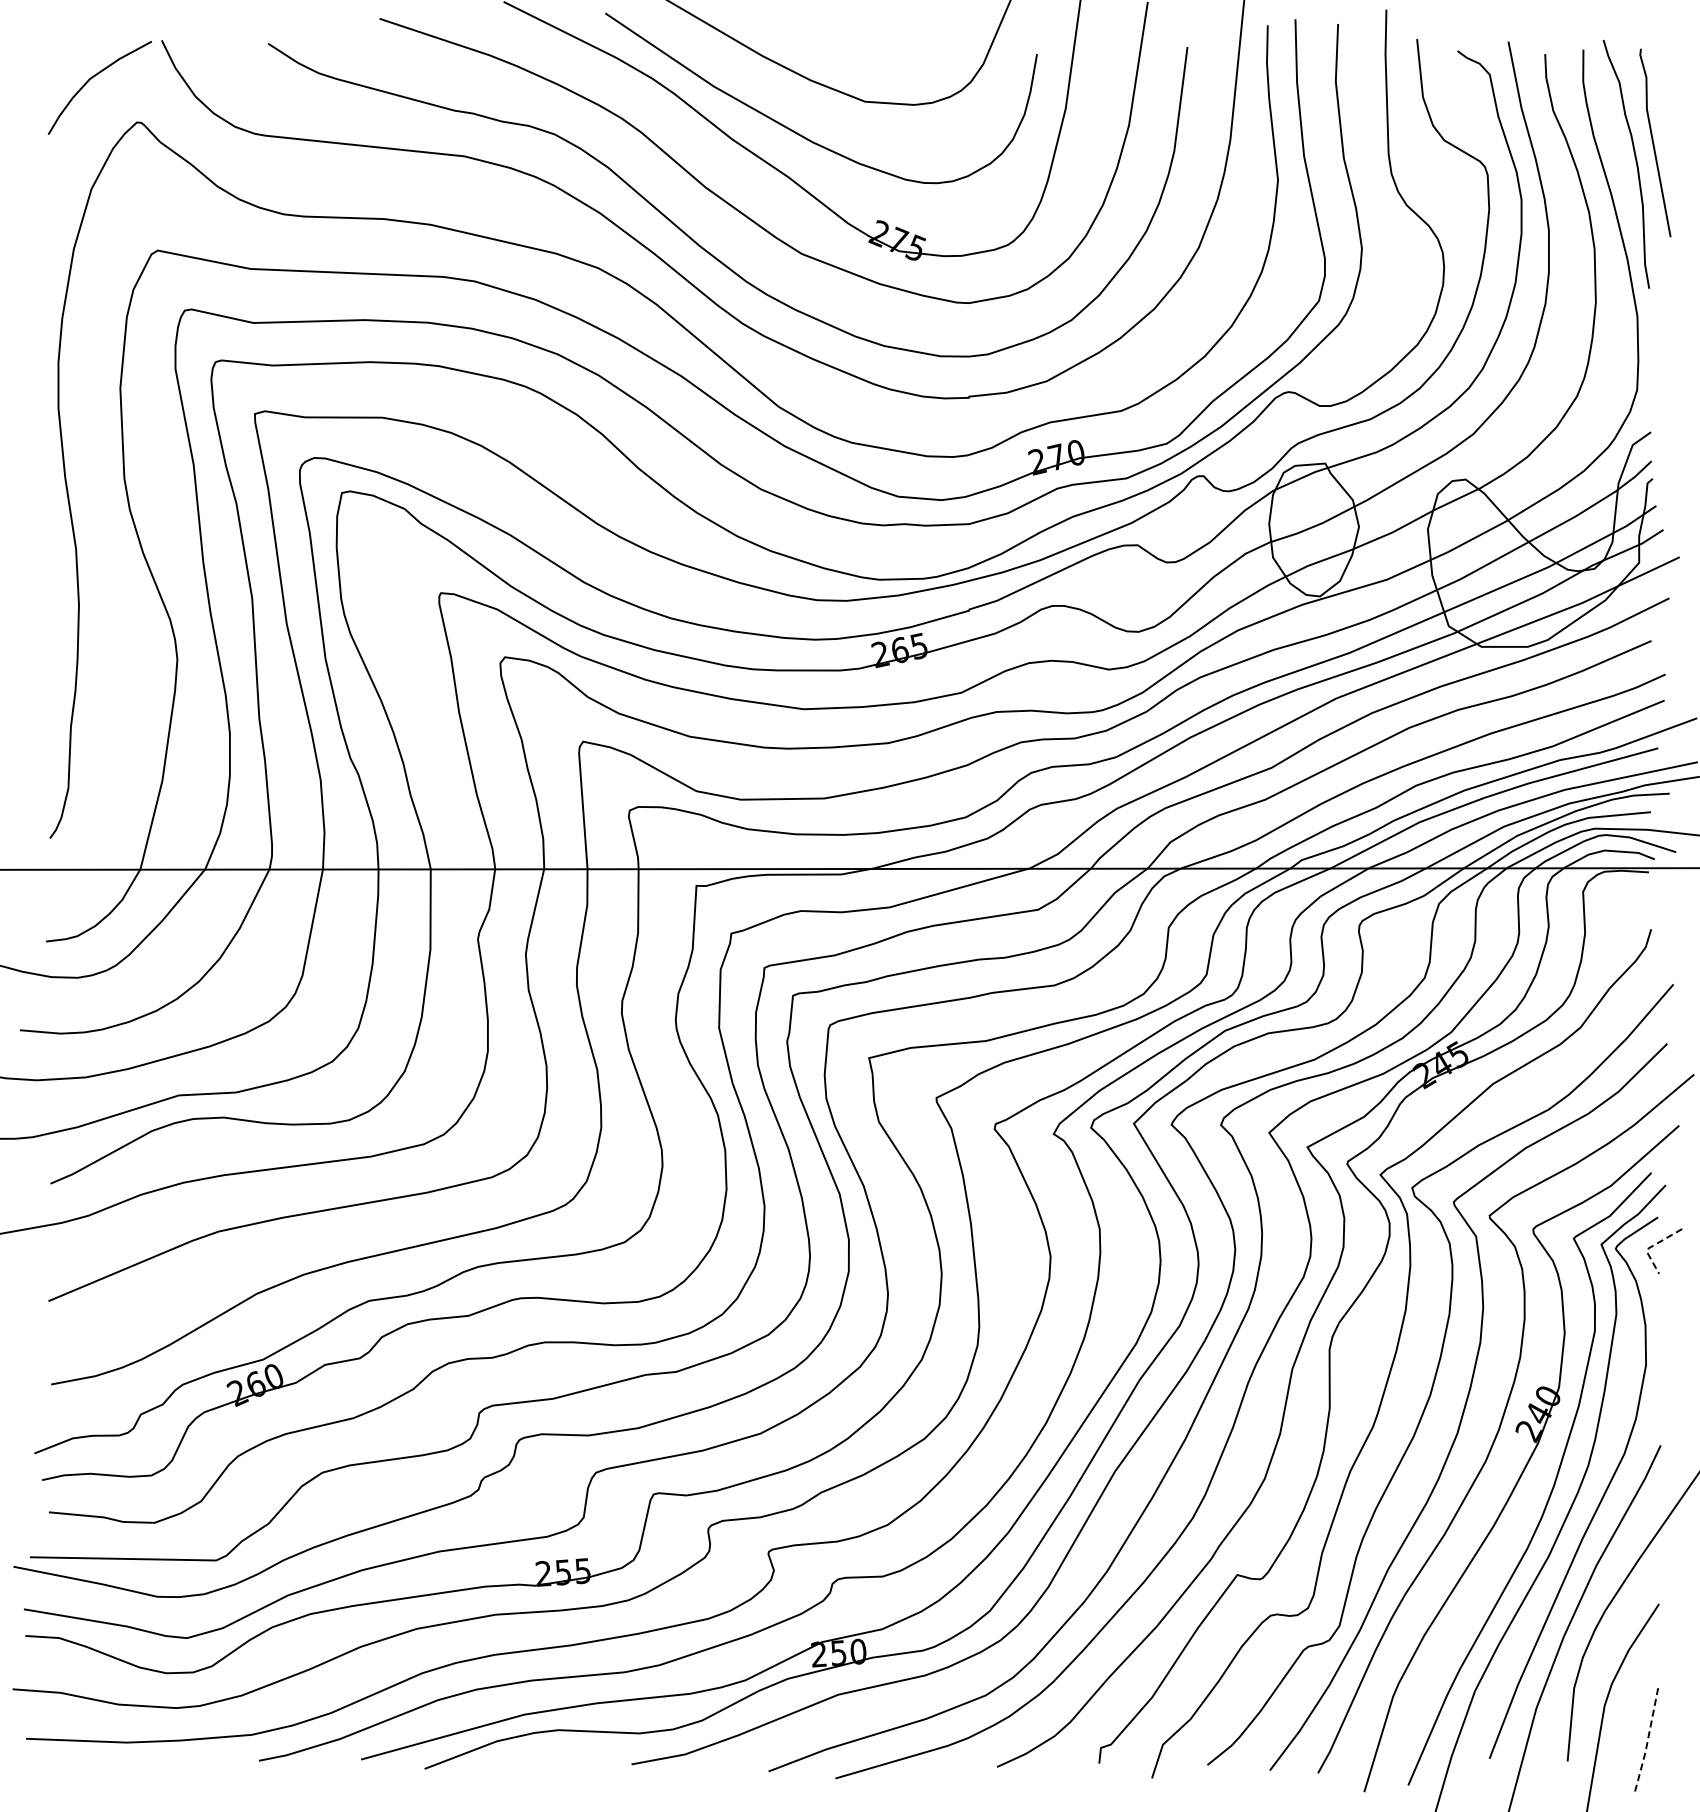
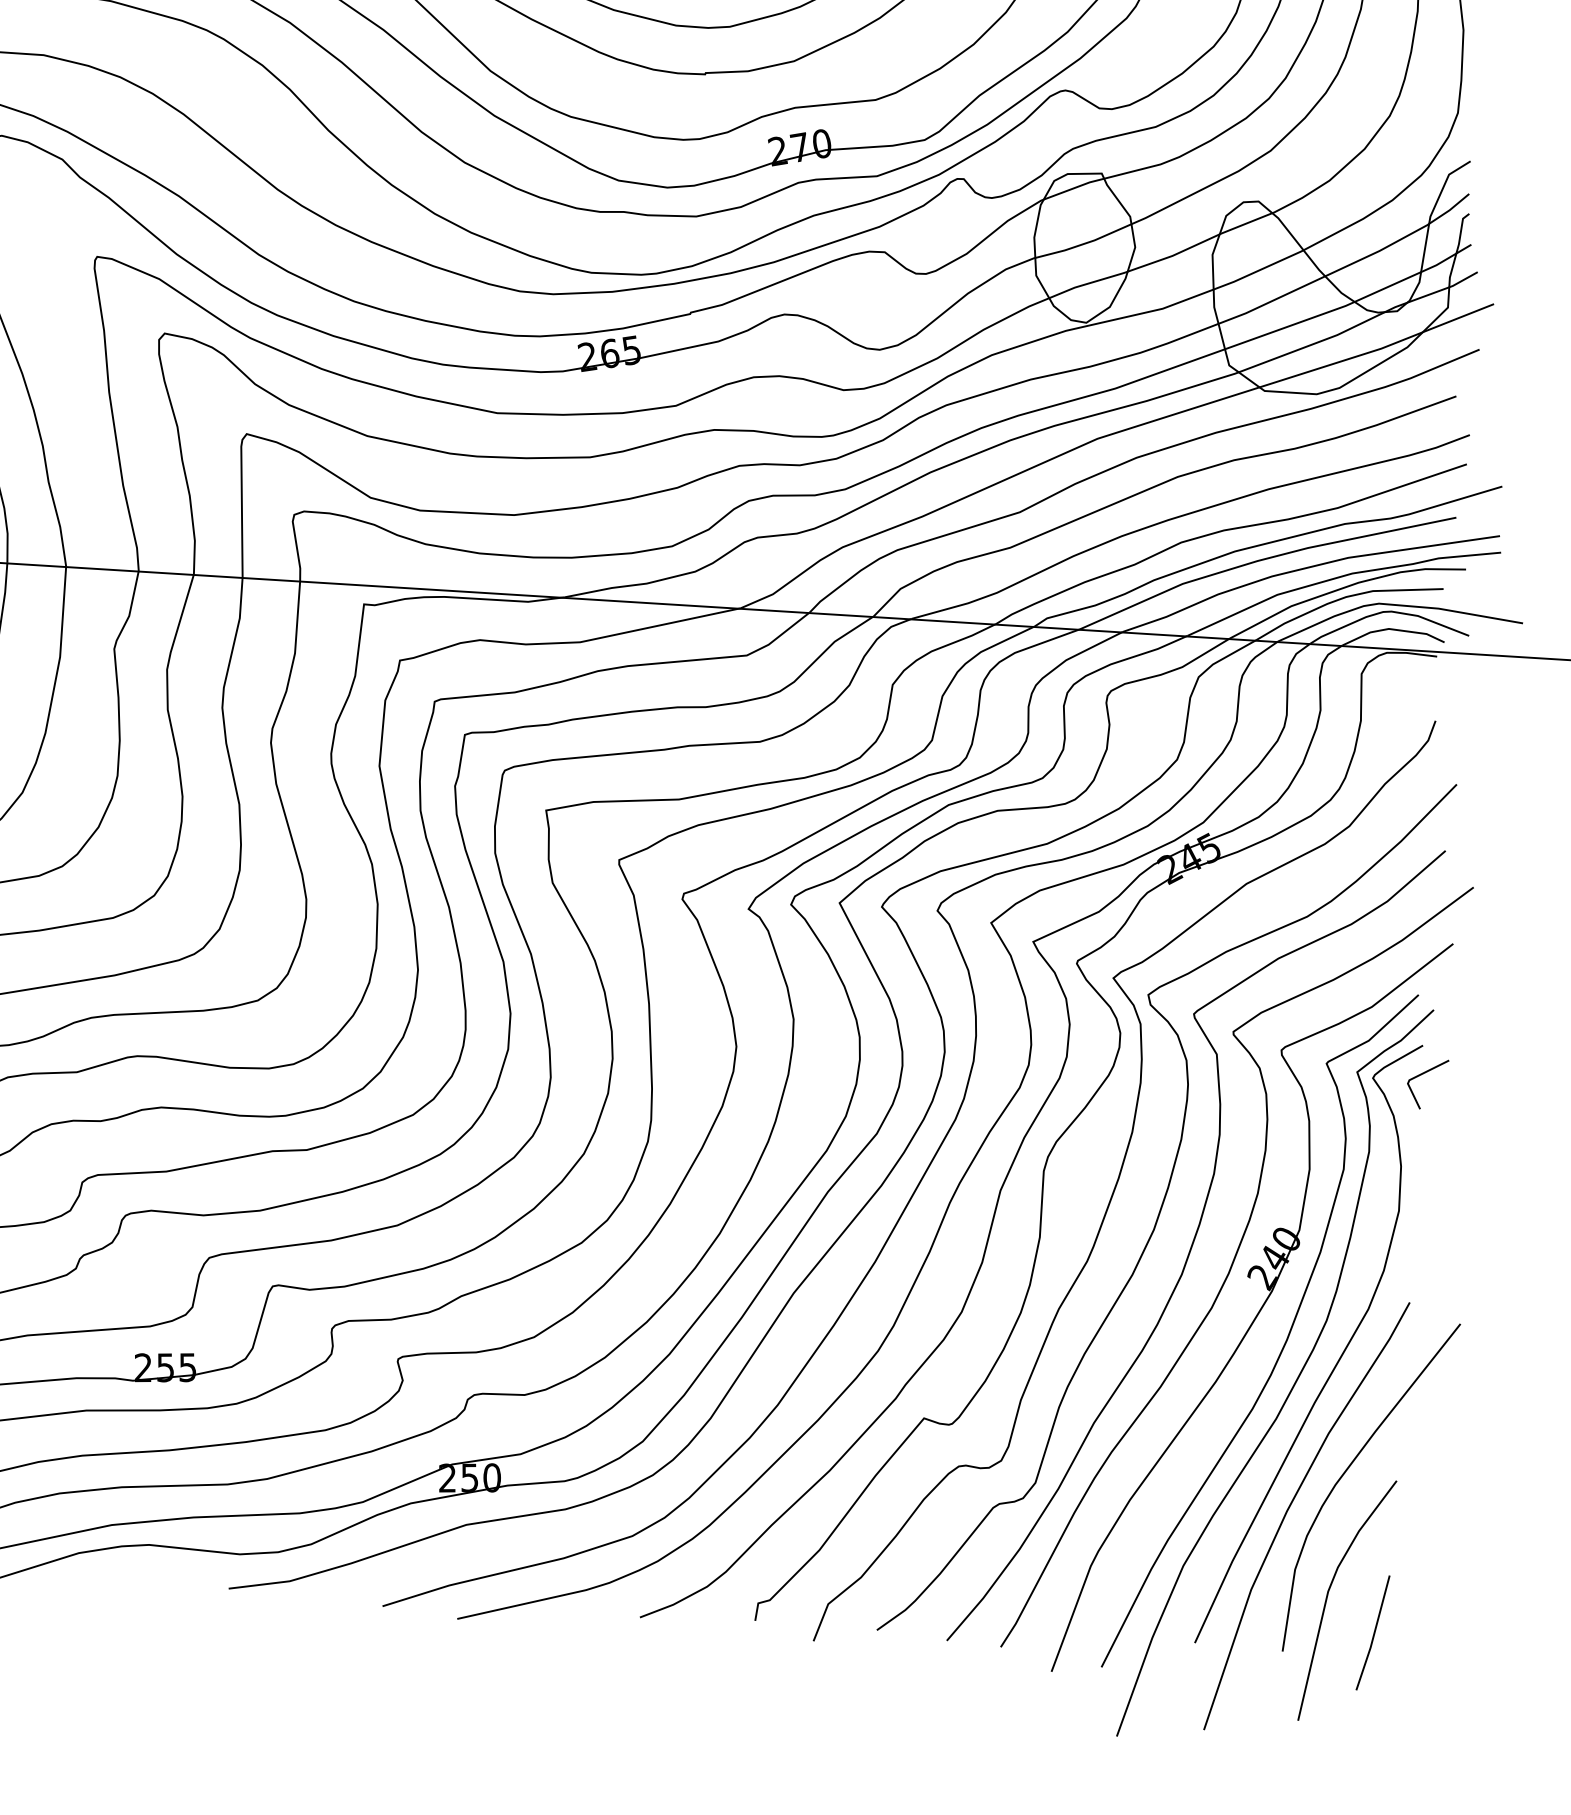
line: (1651, 1246) -> (1413, 1077), dashed -> solid
line: (1647, 1740) -> (1373, 1633), dashed -> solid

